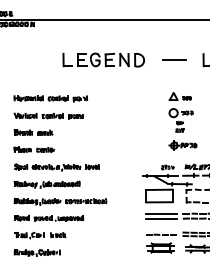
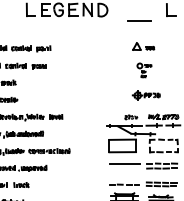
line: (174, 59) -> (139, 20), moved
part: (180, 120) -> (143, 70), size x0.6
line: (160, 218) -> (123, 168), removed

